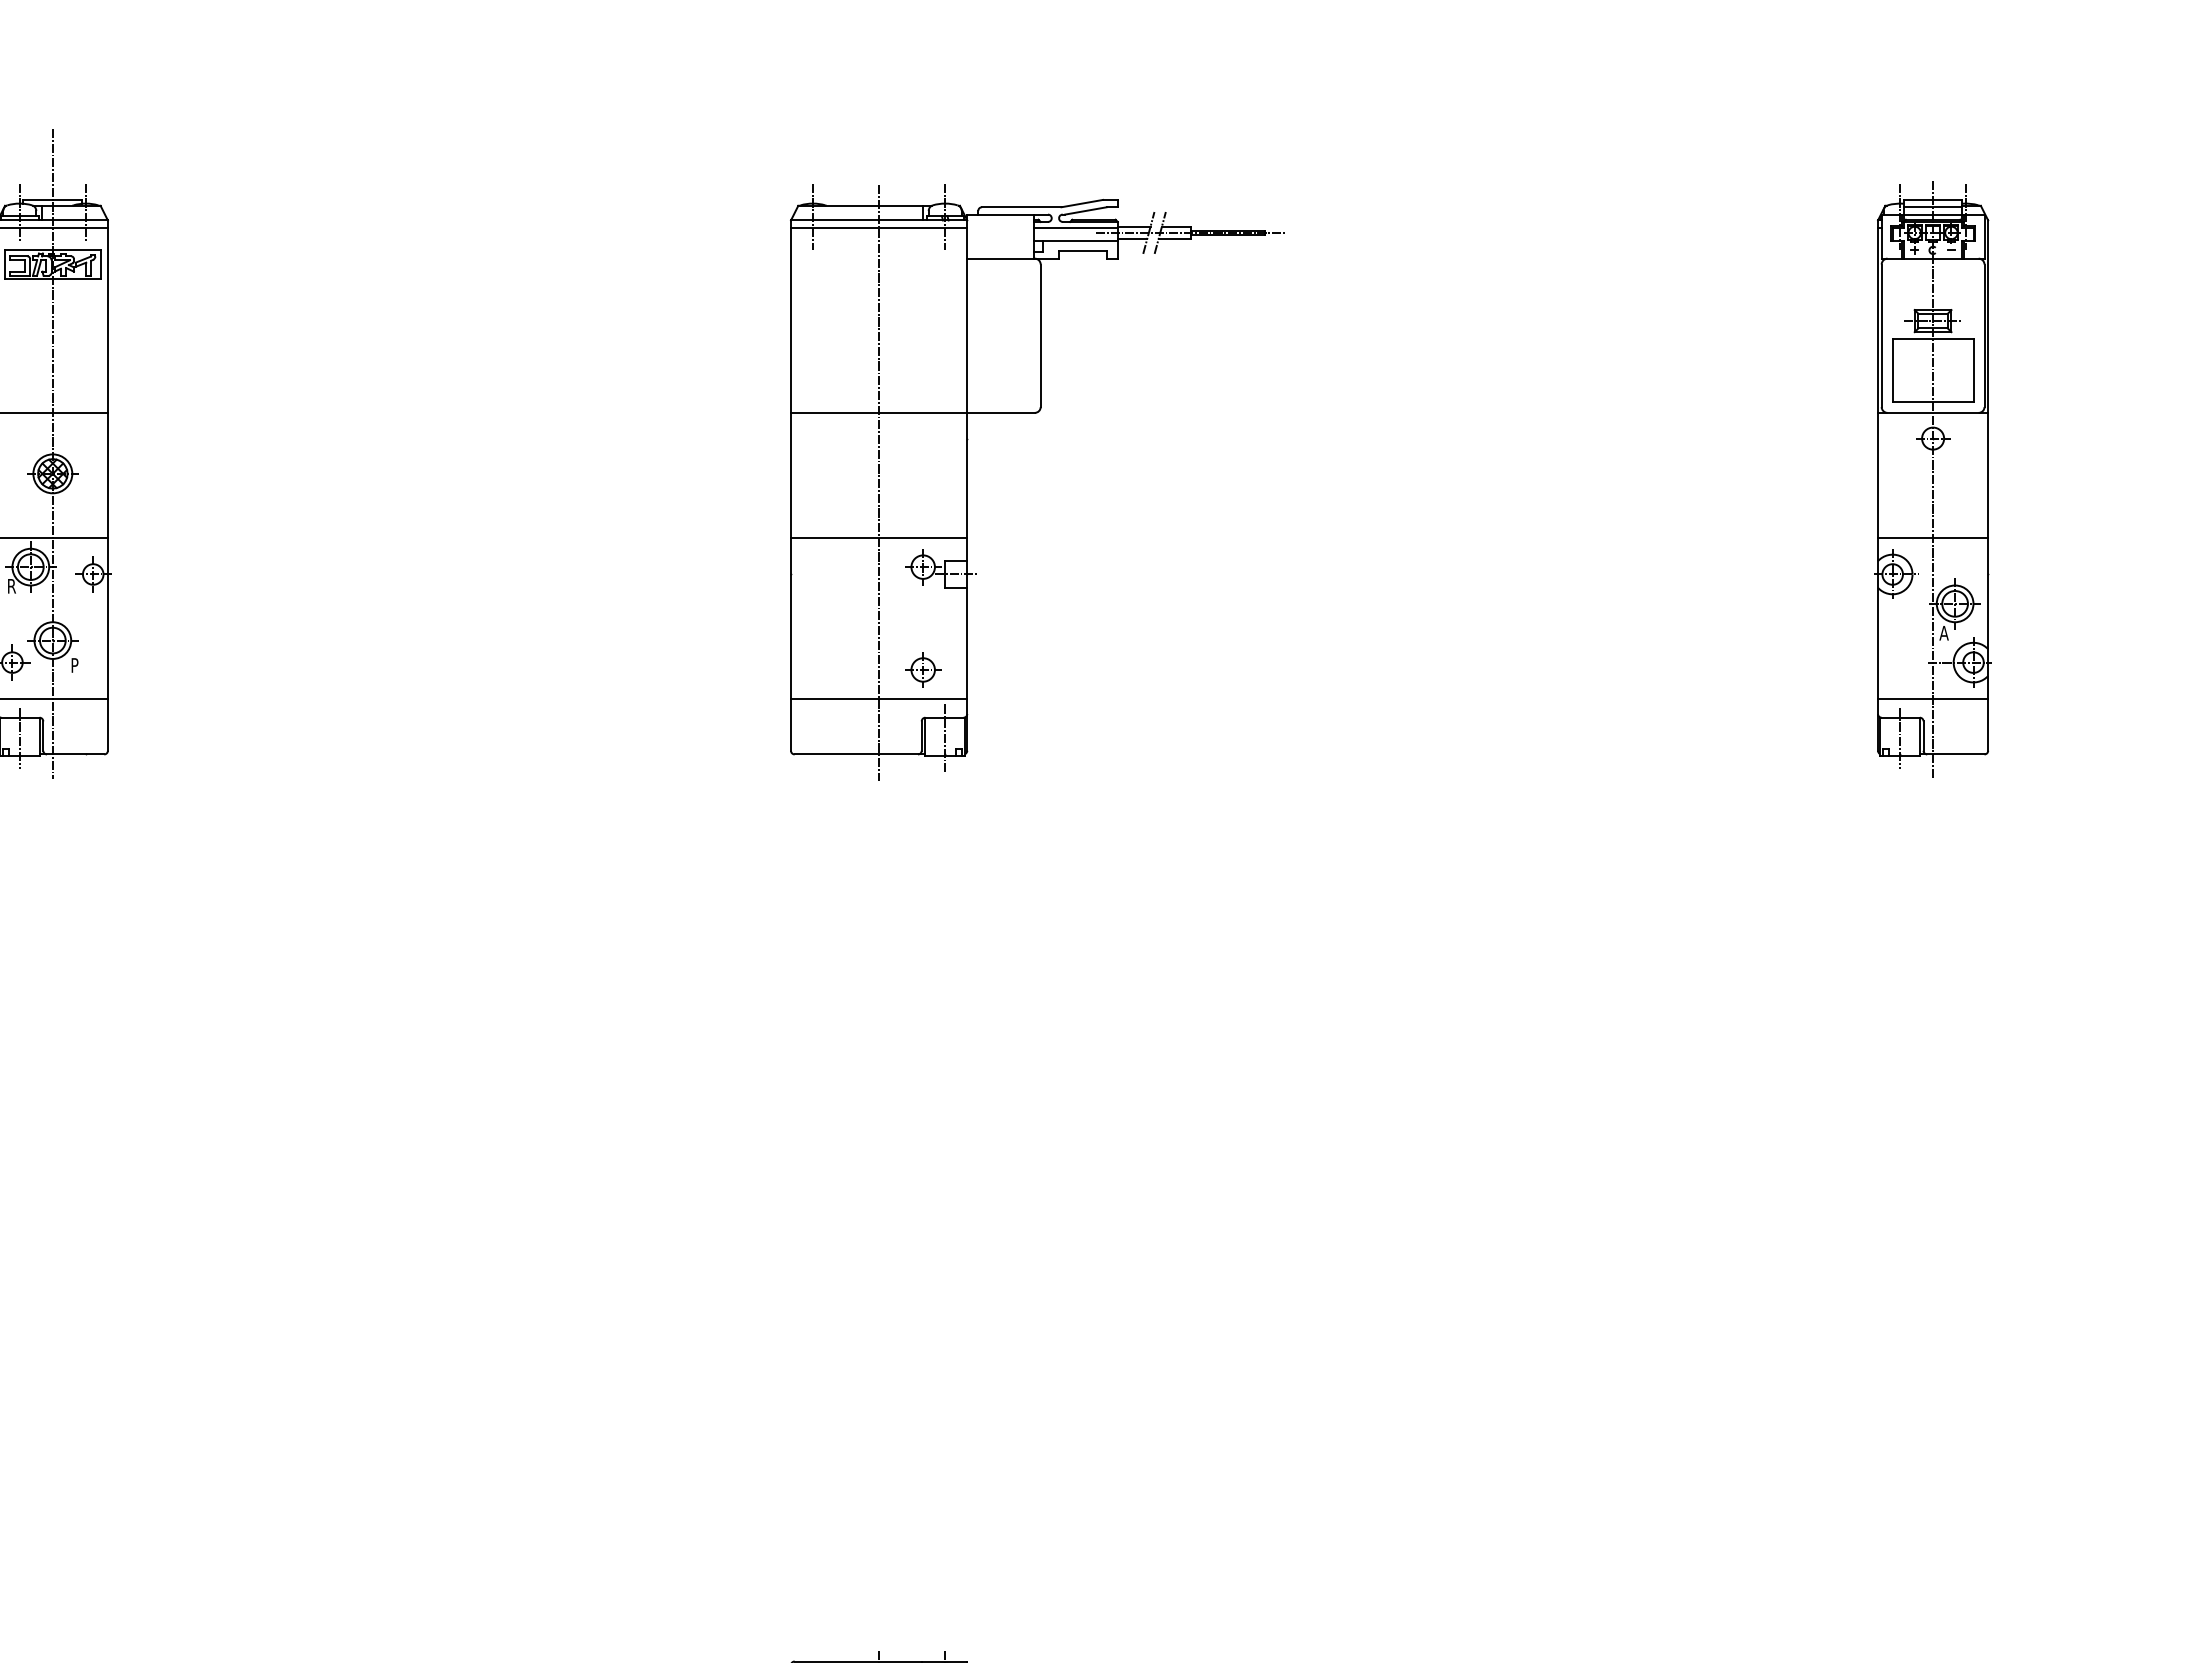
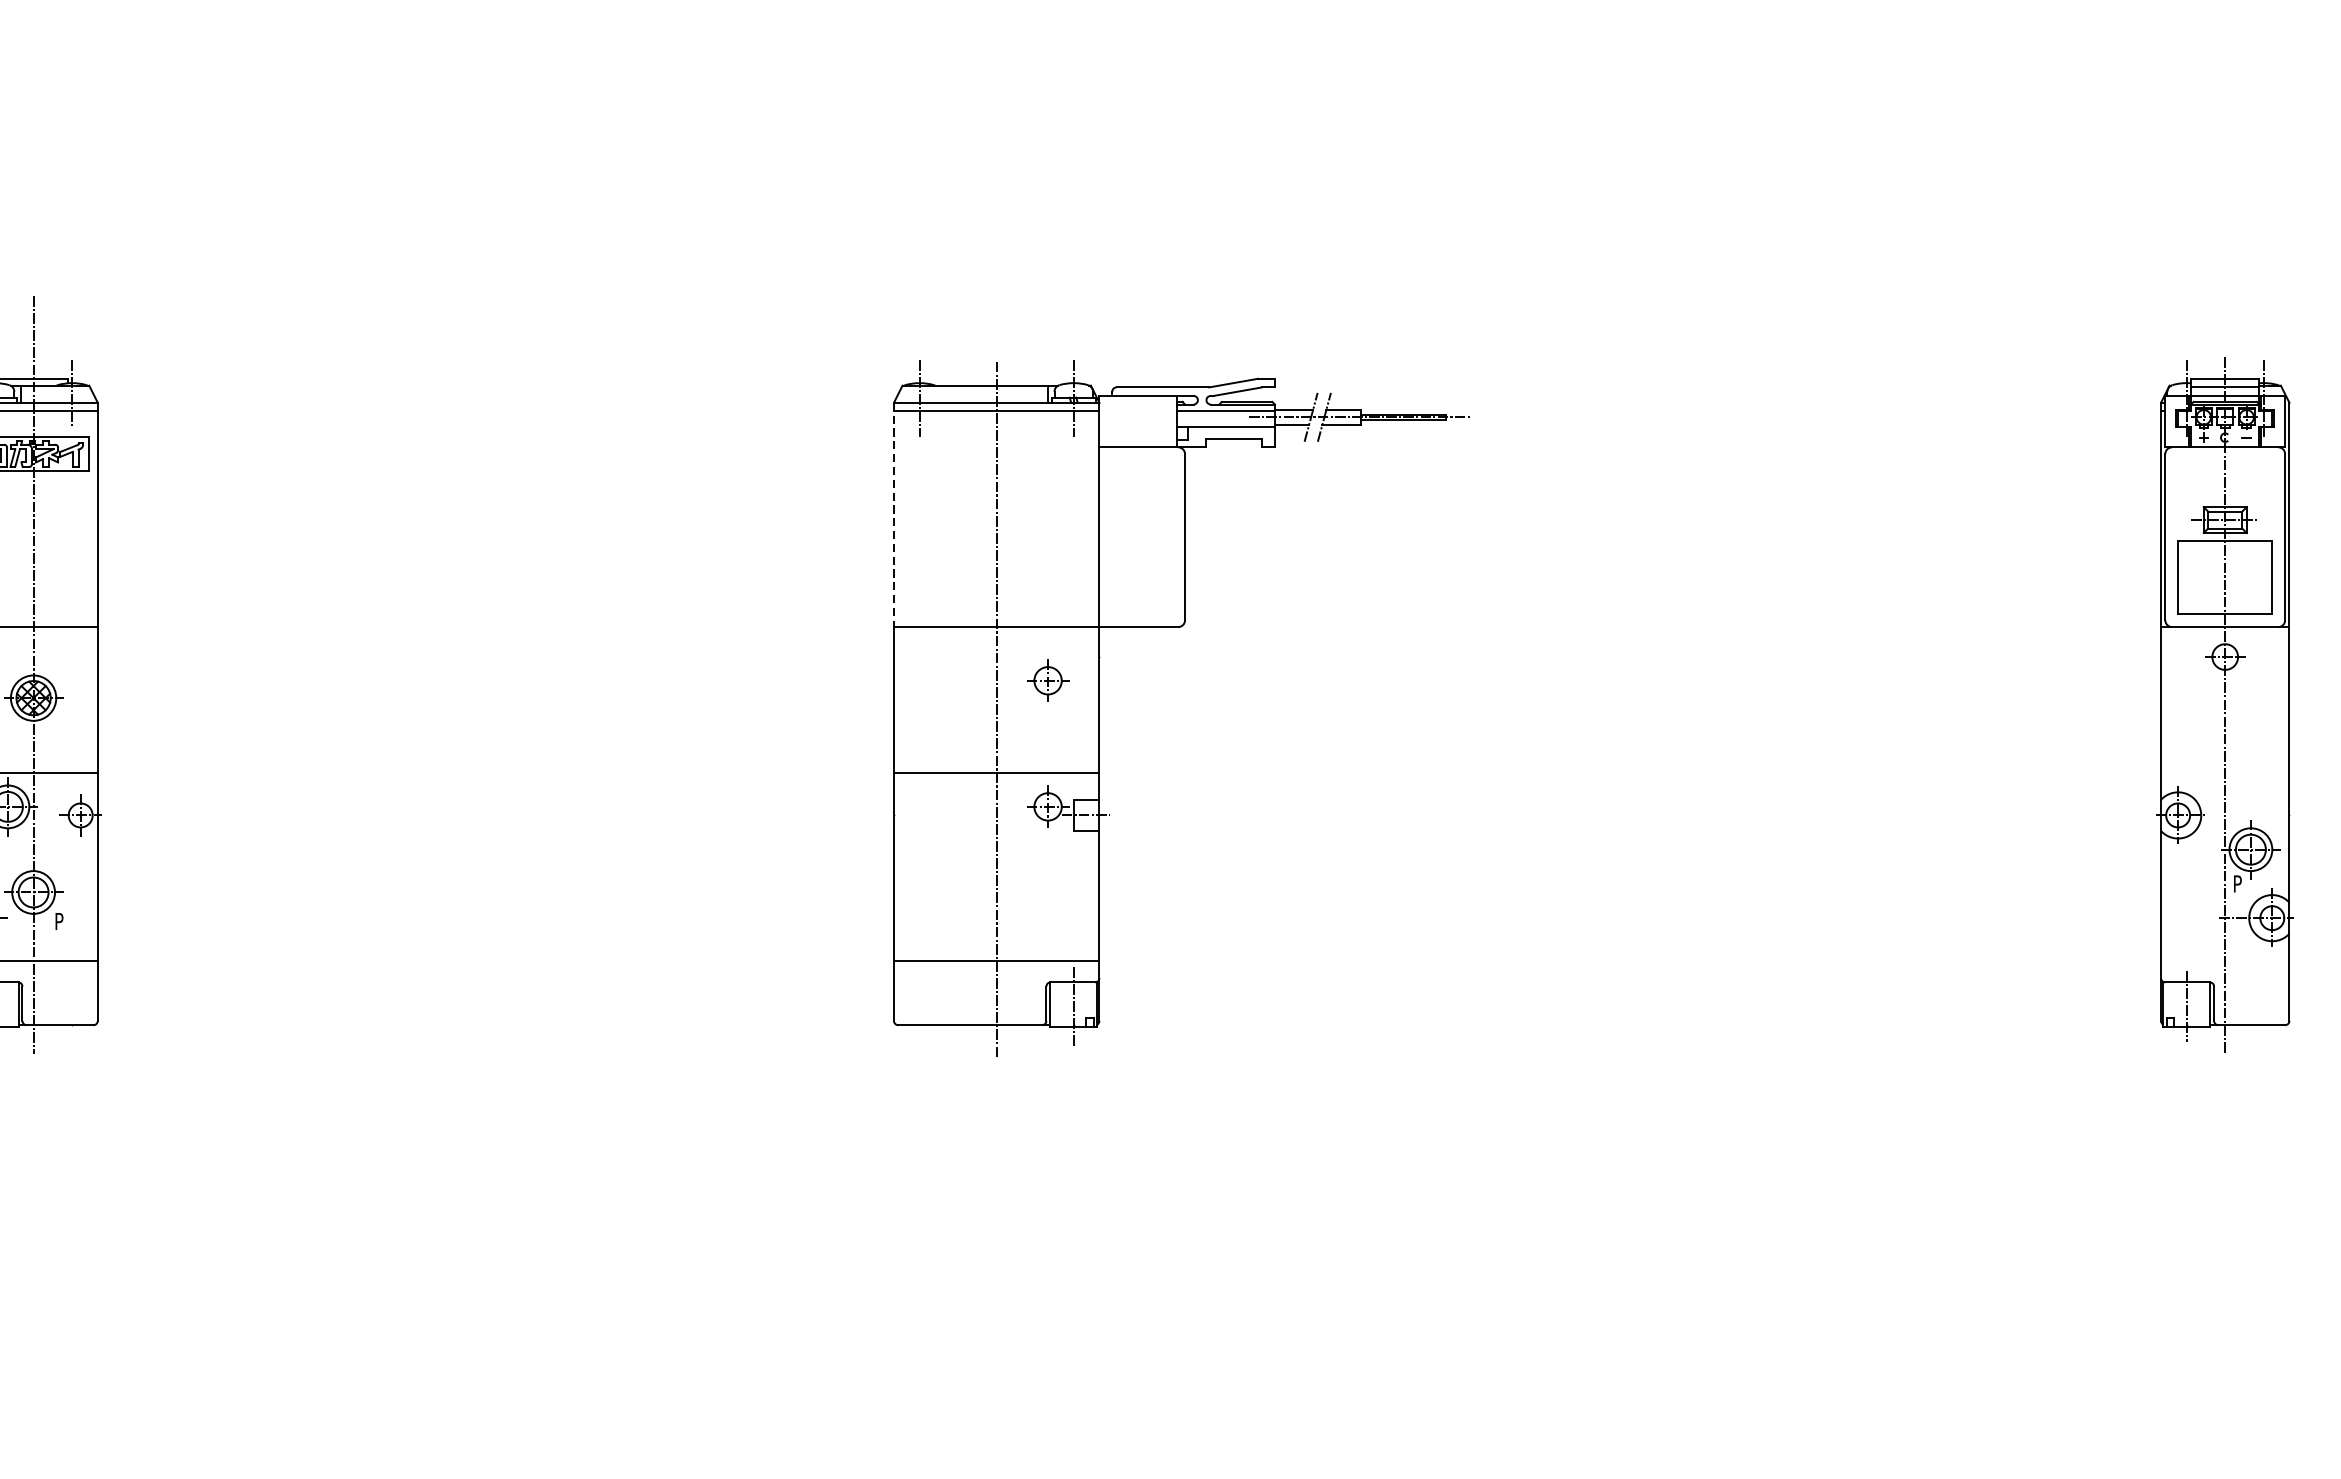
line: (791, 317) -> (894, 515), solid -> dashed
line: (1933, 537) -> (2225, 772), removed
text: (1943, 633) -> (2237, 884), A -> P
part: (923, 669) -> (1048, 680), moved
line: (1933, 699) -> (2225, 961), removed

